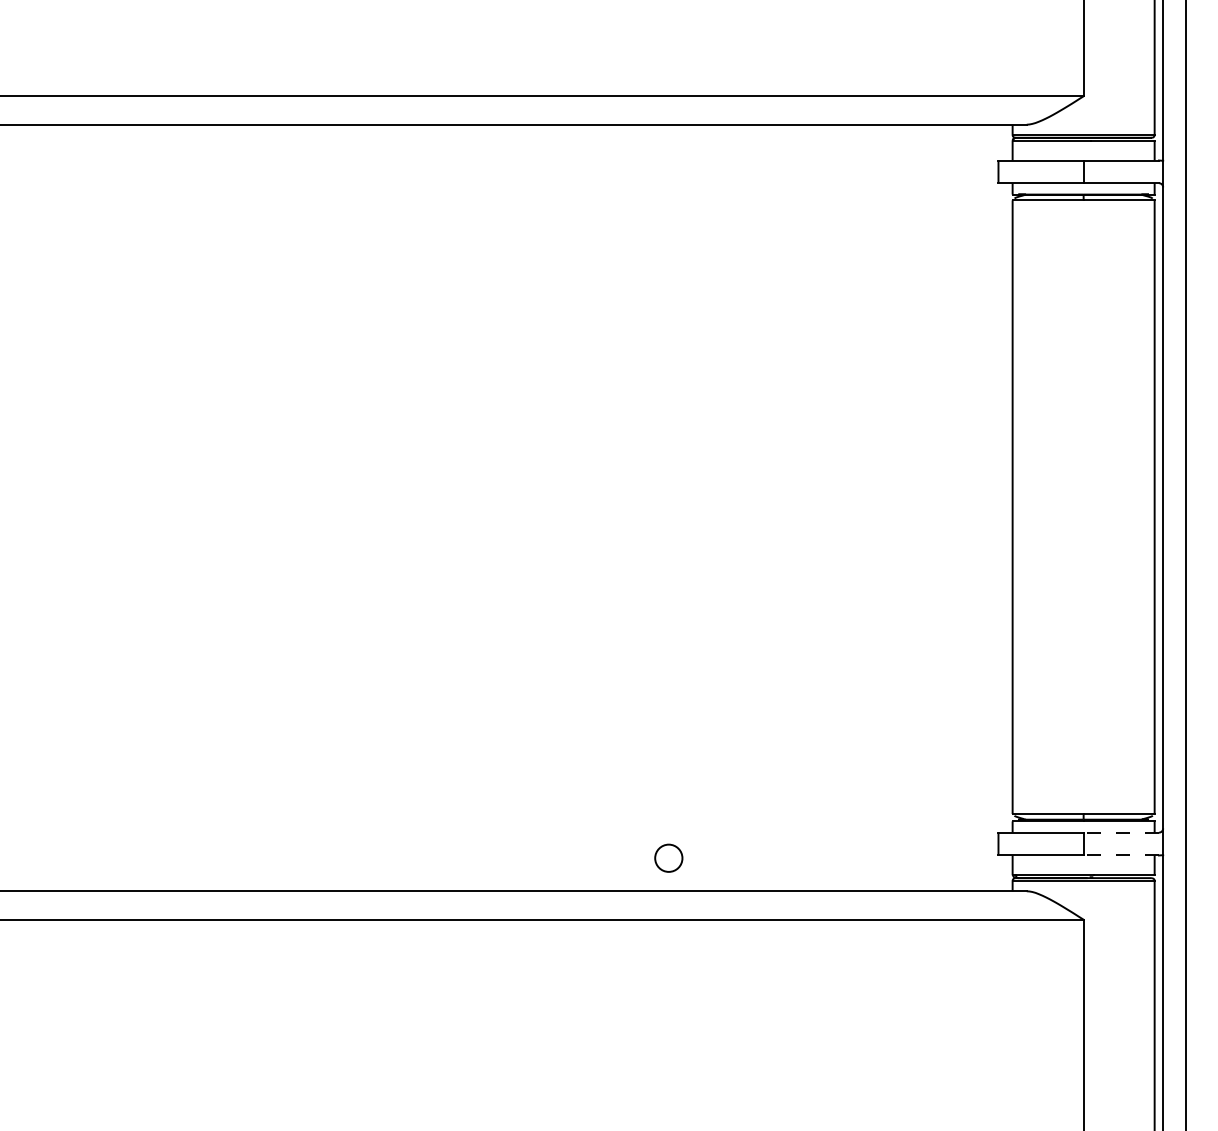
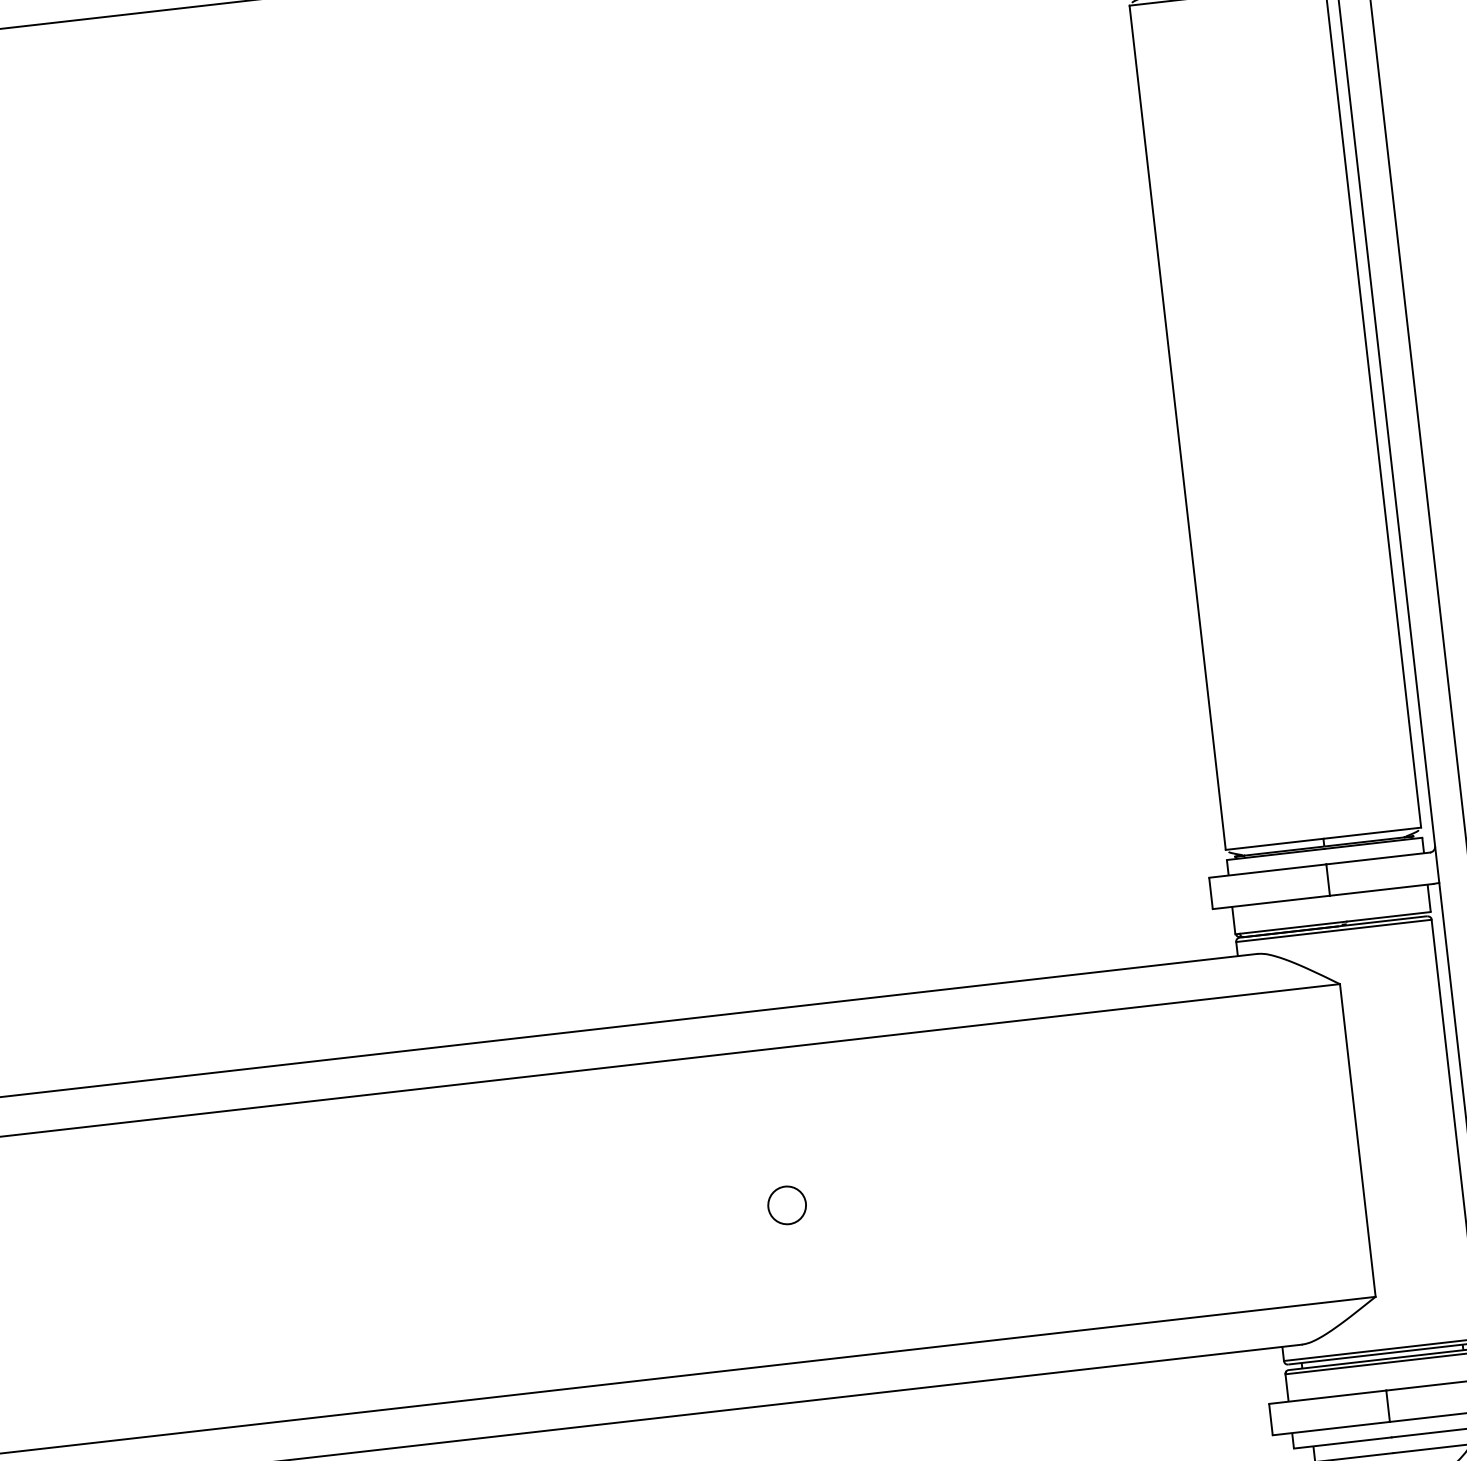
line: (1121, 832) -> (1378, 858), dashed -> solid
line: (1121, 855) -> (1382, 889), dashed -> solid
circle: (668, 857) -> (786, 1204), moved

